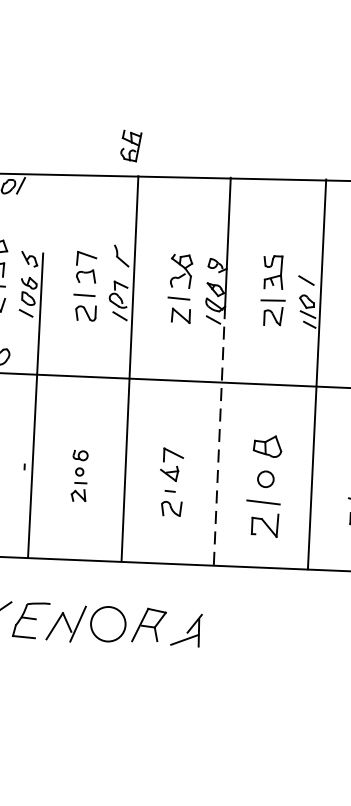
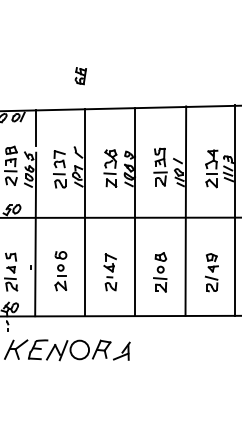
part: (130, 146) -> (80, 76), moved
line: (45, 206) -> (36, 127), added
line: (218, 436) -> (134, 246), dashed -> solid
part: (78, 476) -> (60, 271), size x1.43
part: (264, 486) -> (160, 272), size x0.71

